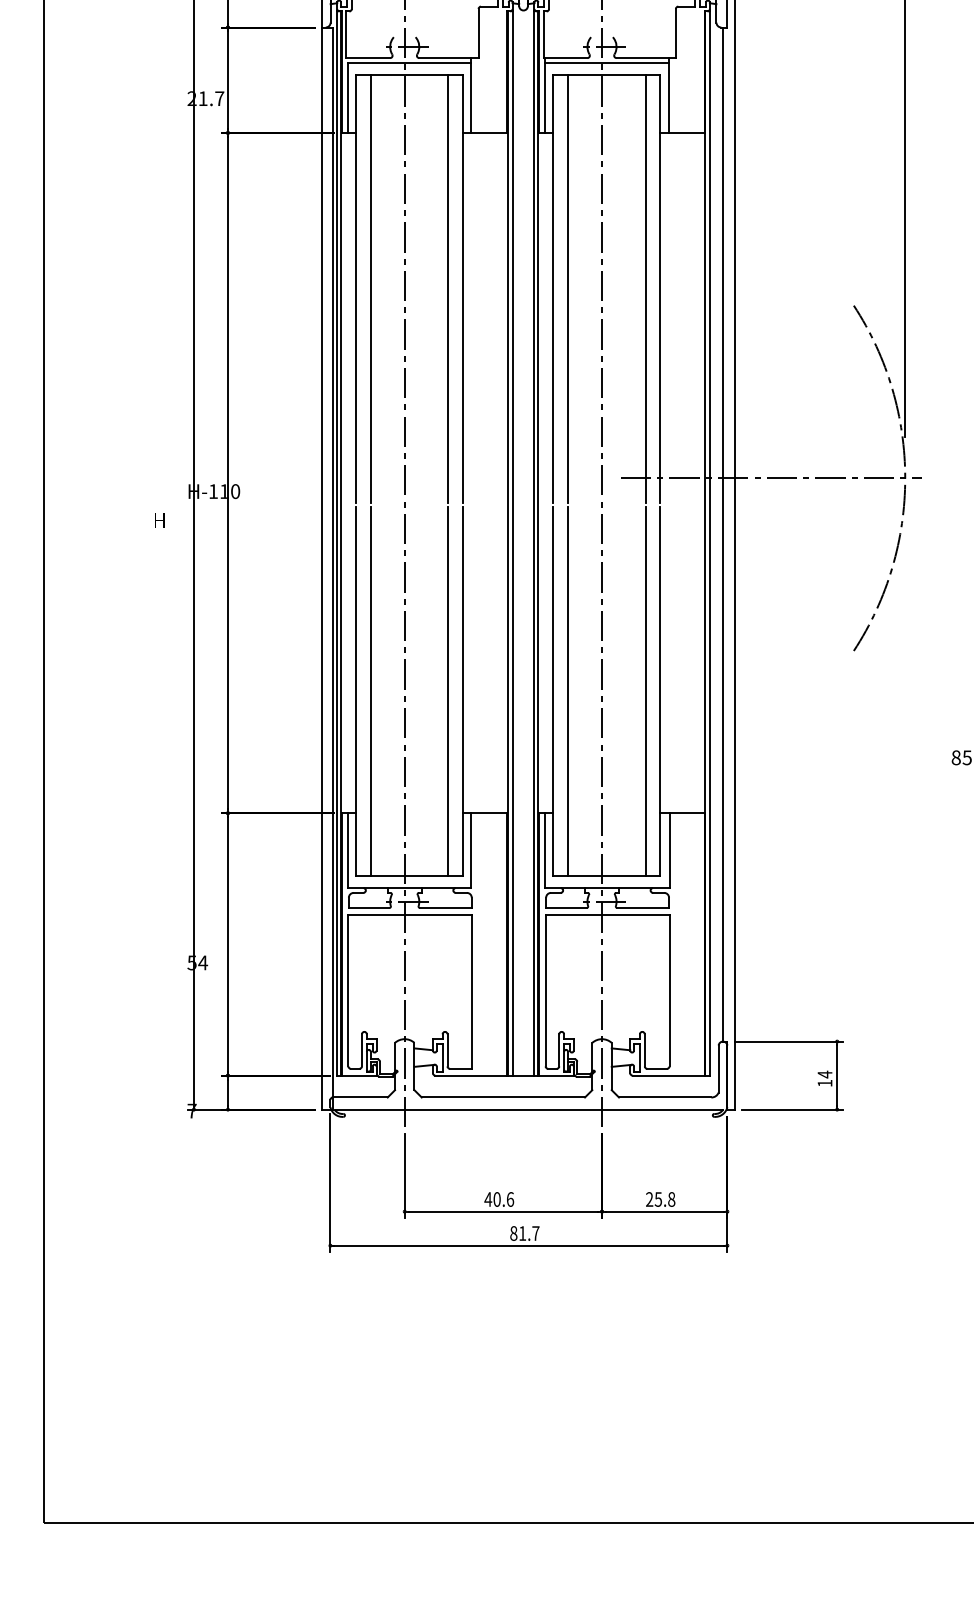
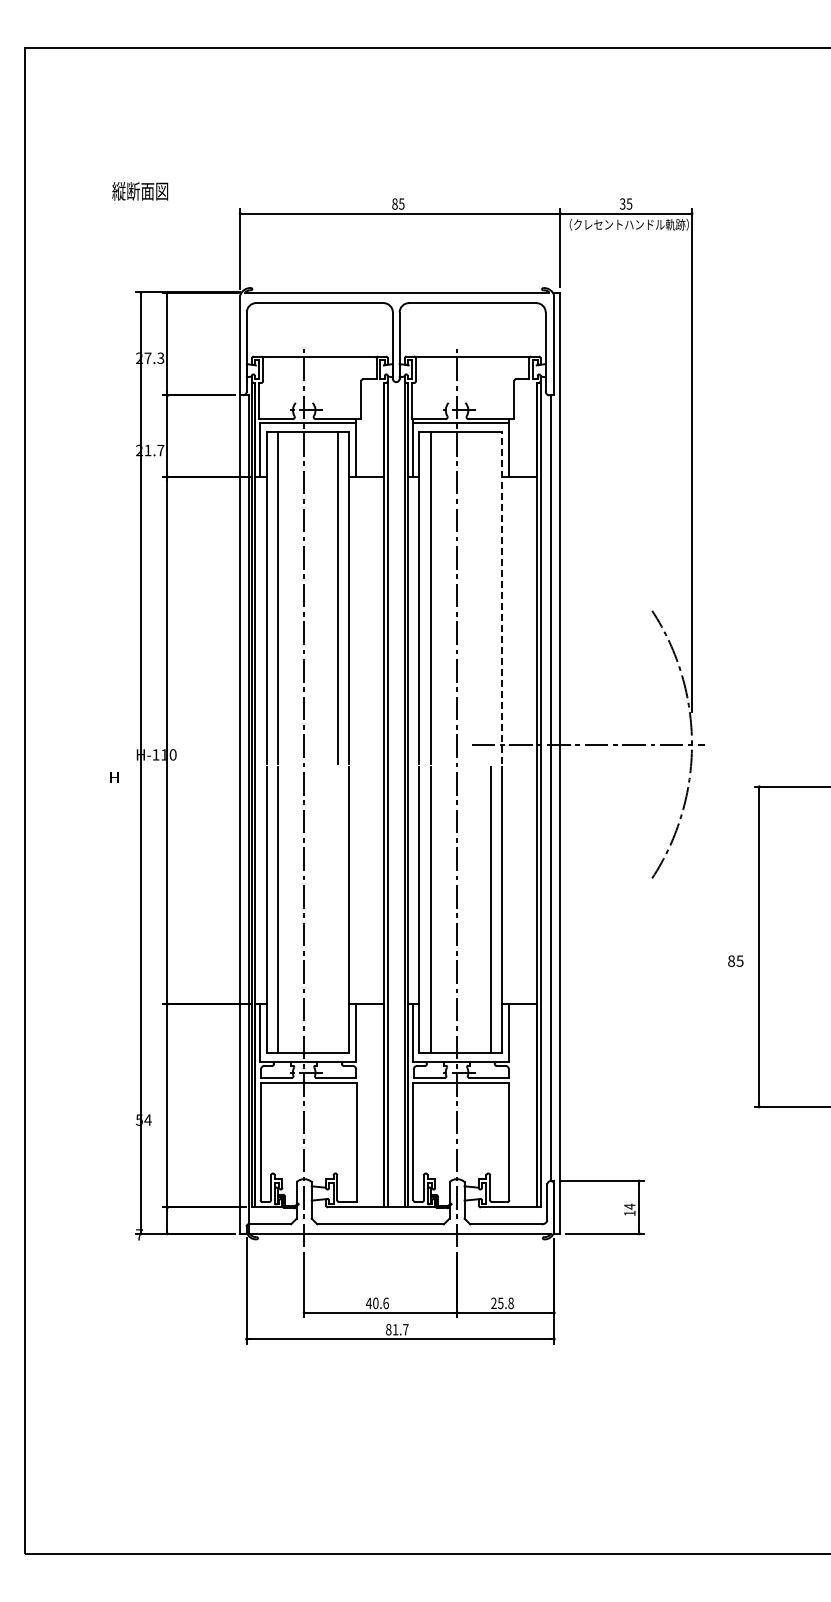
line: (645, 288) -> (490, 597), removed
line: (660, 289) -> (502, 598), solid -> dashed
line: (448, 691) -> (338, 909), removed

